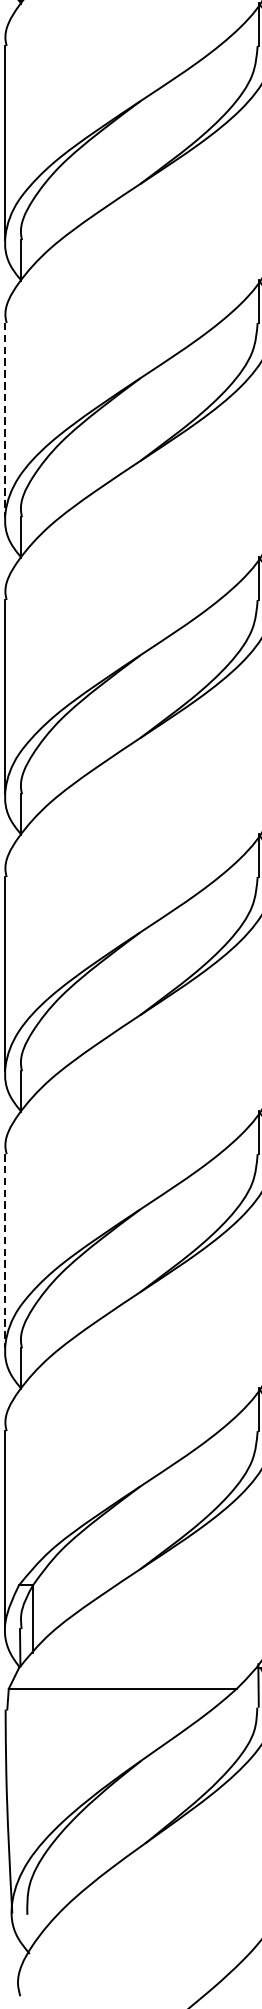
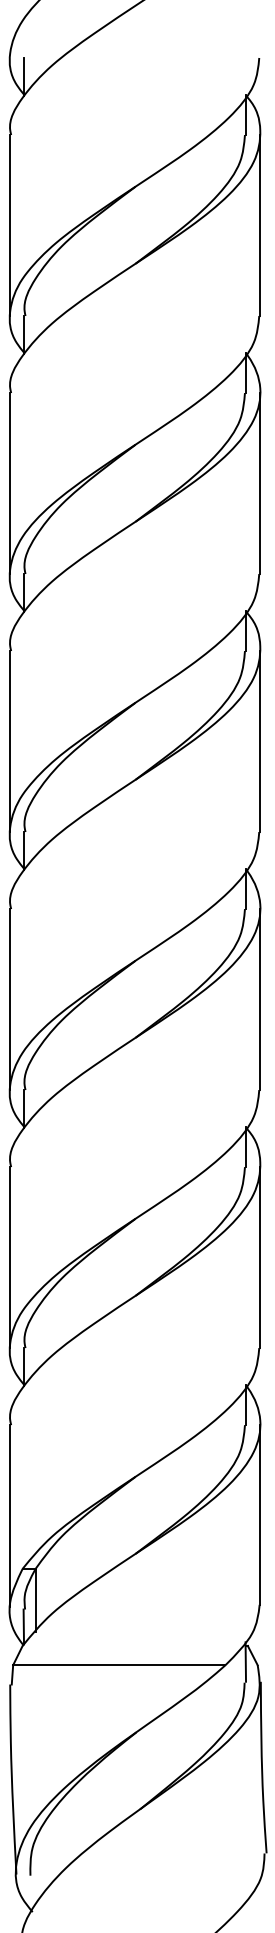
line: (5, 421) -> (10, 484), dashed -> solid
line: (5, 1252) -> (10, 1258), dashed -> solid

